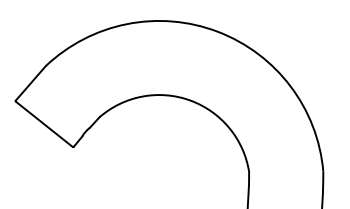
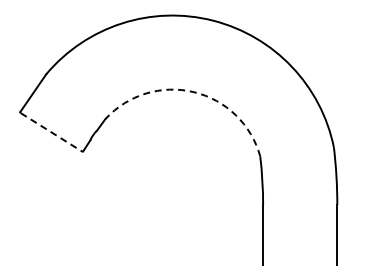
arc: (190, 100) -> (193, 92), solid -> dashed
line: (44, 124) -> (51, 132), solid -> dashed

